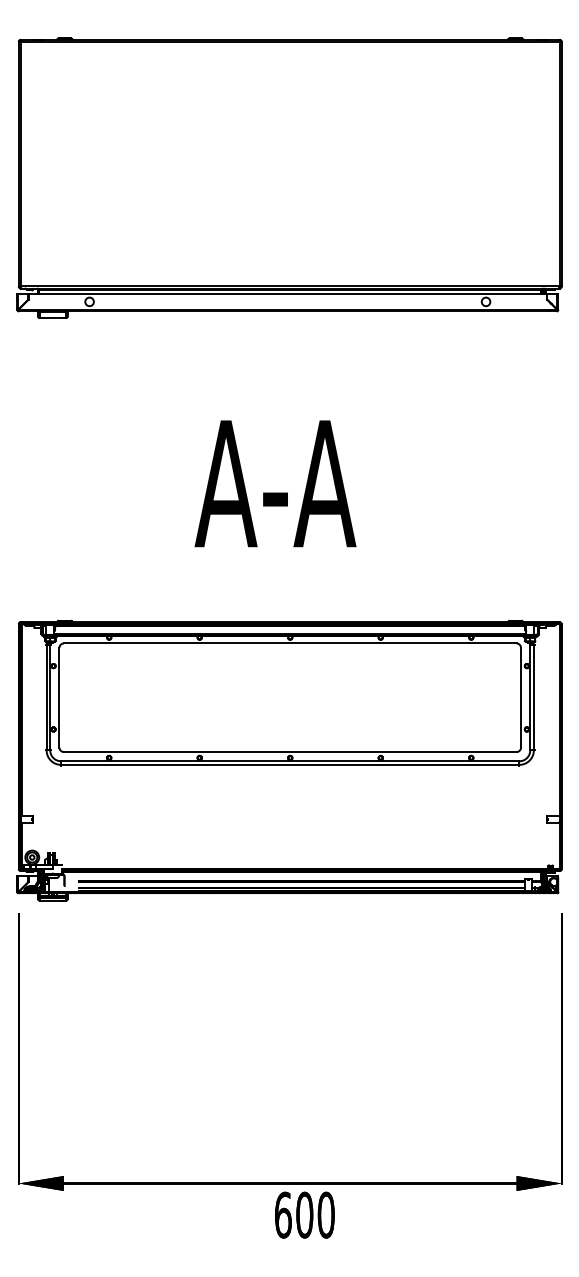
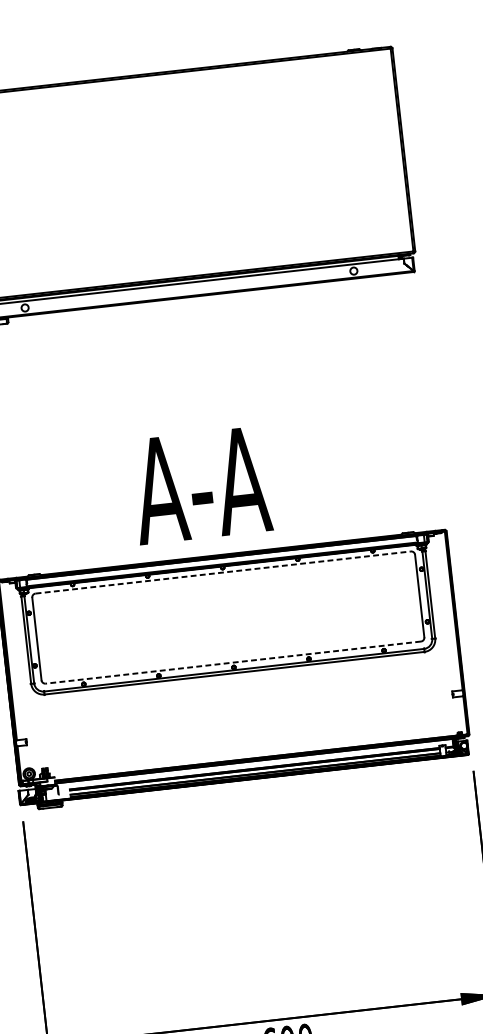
text: (275, 483) -> (201, 485), moved
line: (290, 643) -> (223, 572), solid -> dashed
line: (289, 752) -> (232, 663), solid -> dashed

